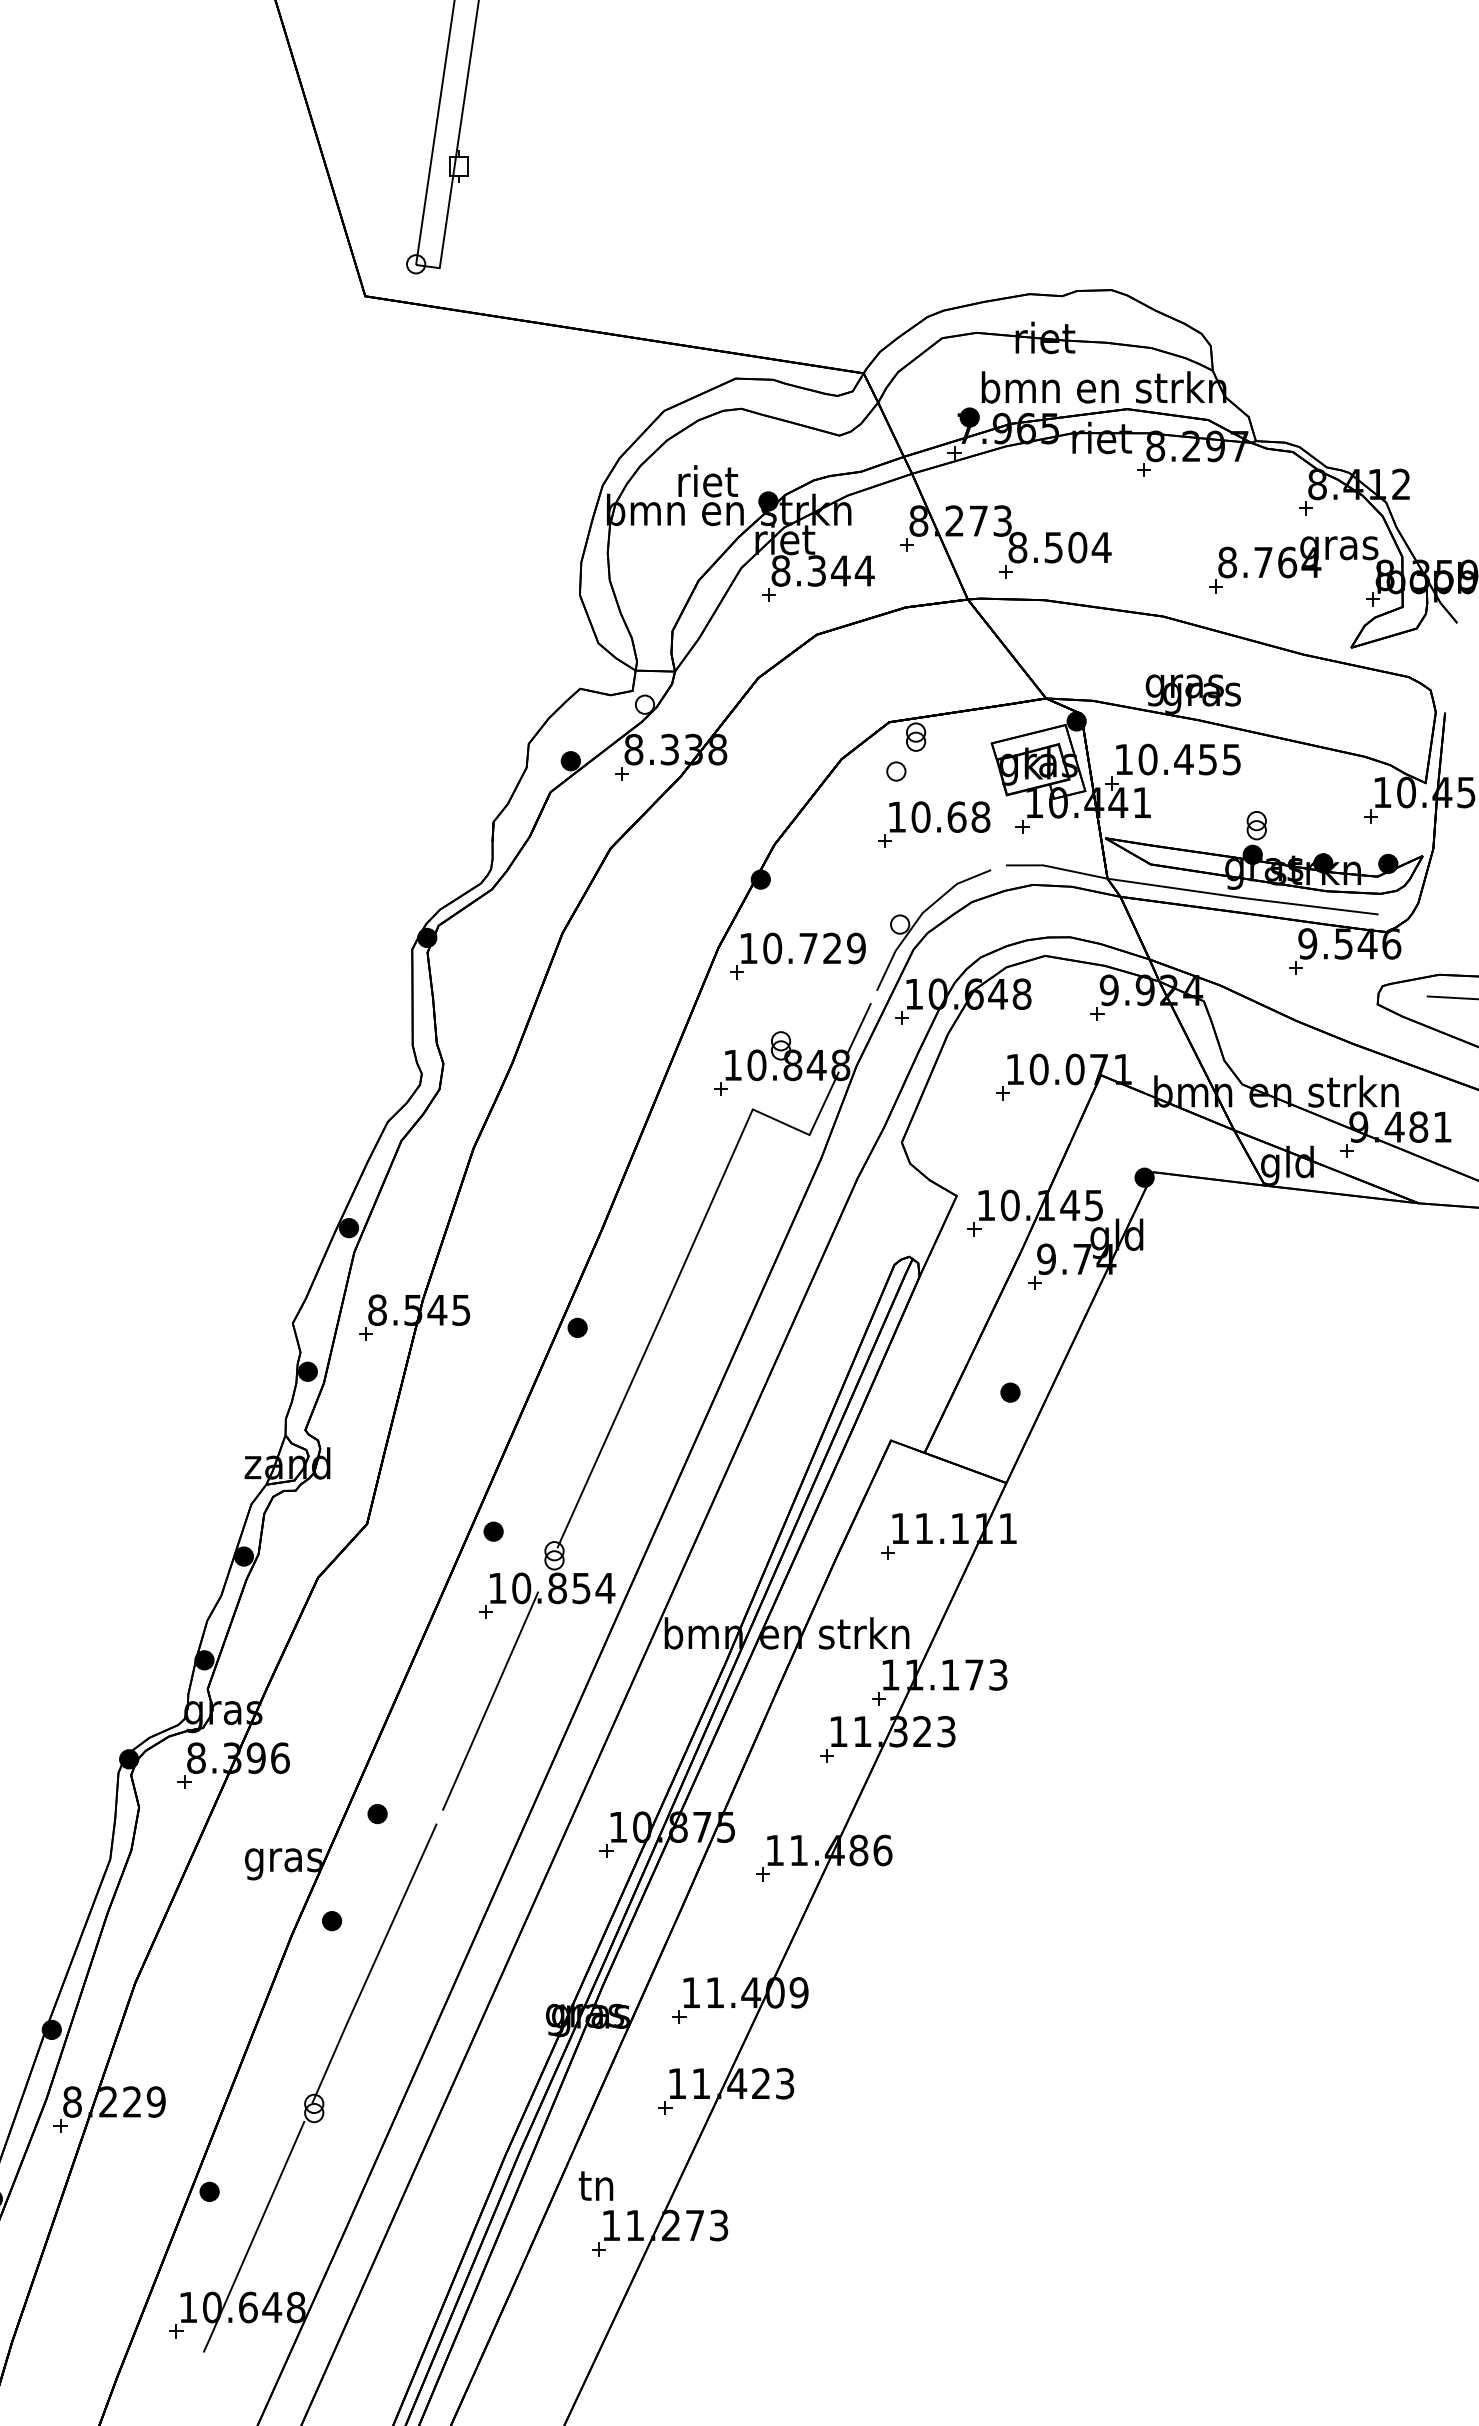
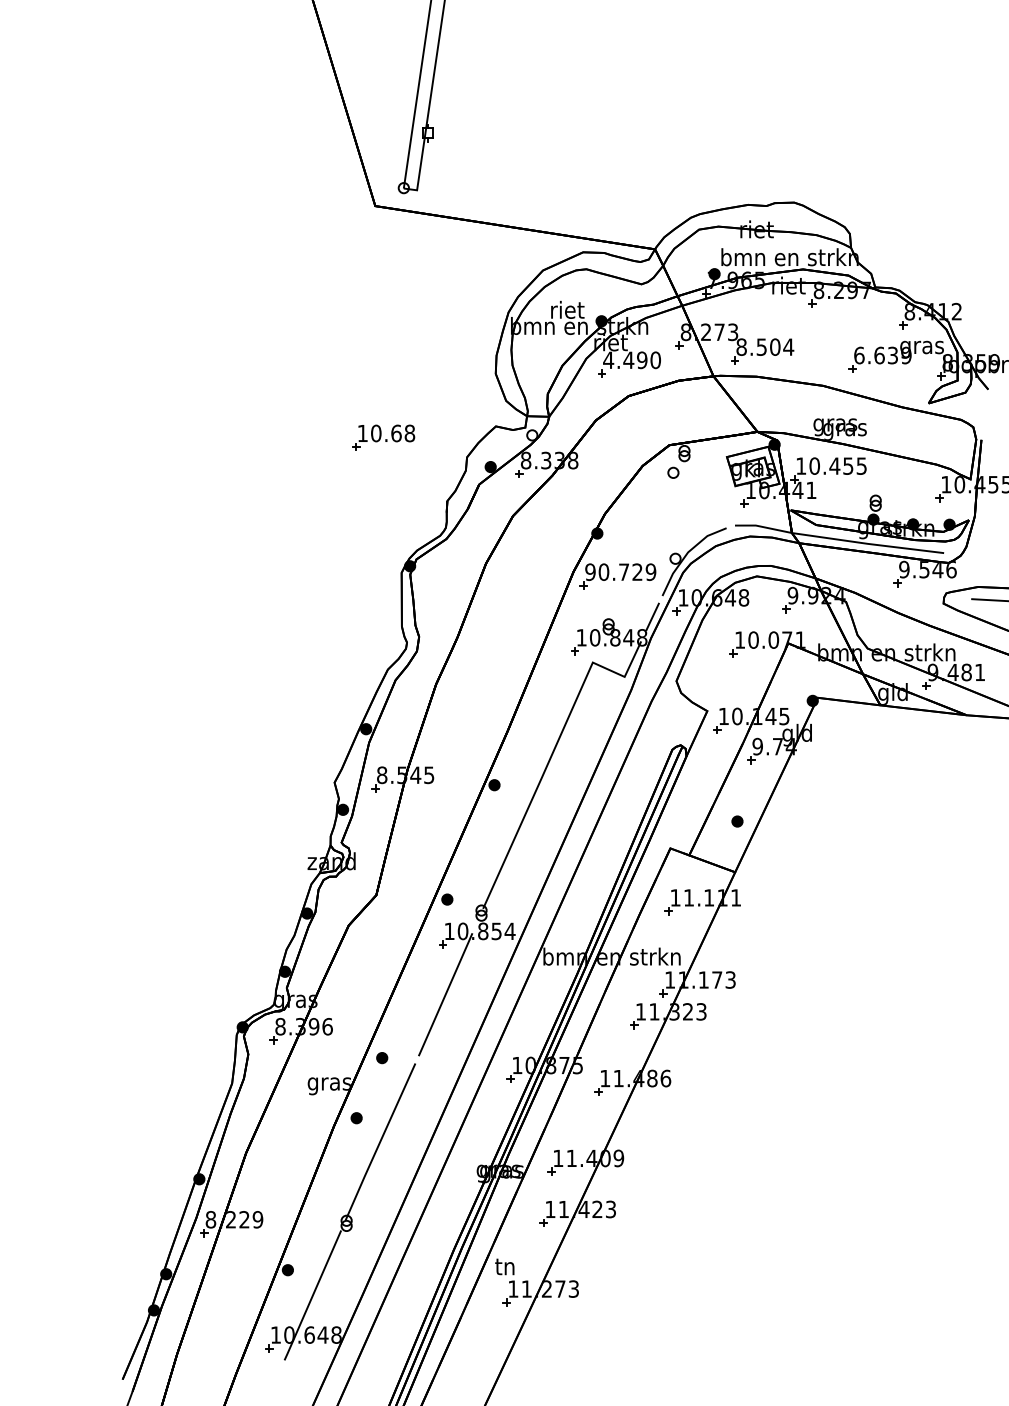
text: (1268, 562) -> (882, 355), 8.764 -> 6.639
text: (823, 571) -> (632, 360), 8.344 -> 4.490
part: (933, 824) -> (383, 437), moved
text: (748, 947) -> (590, 571), 10.729 -> 90.729

